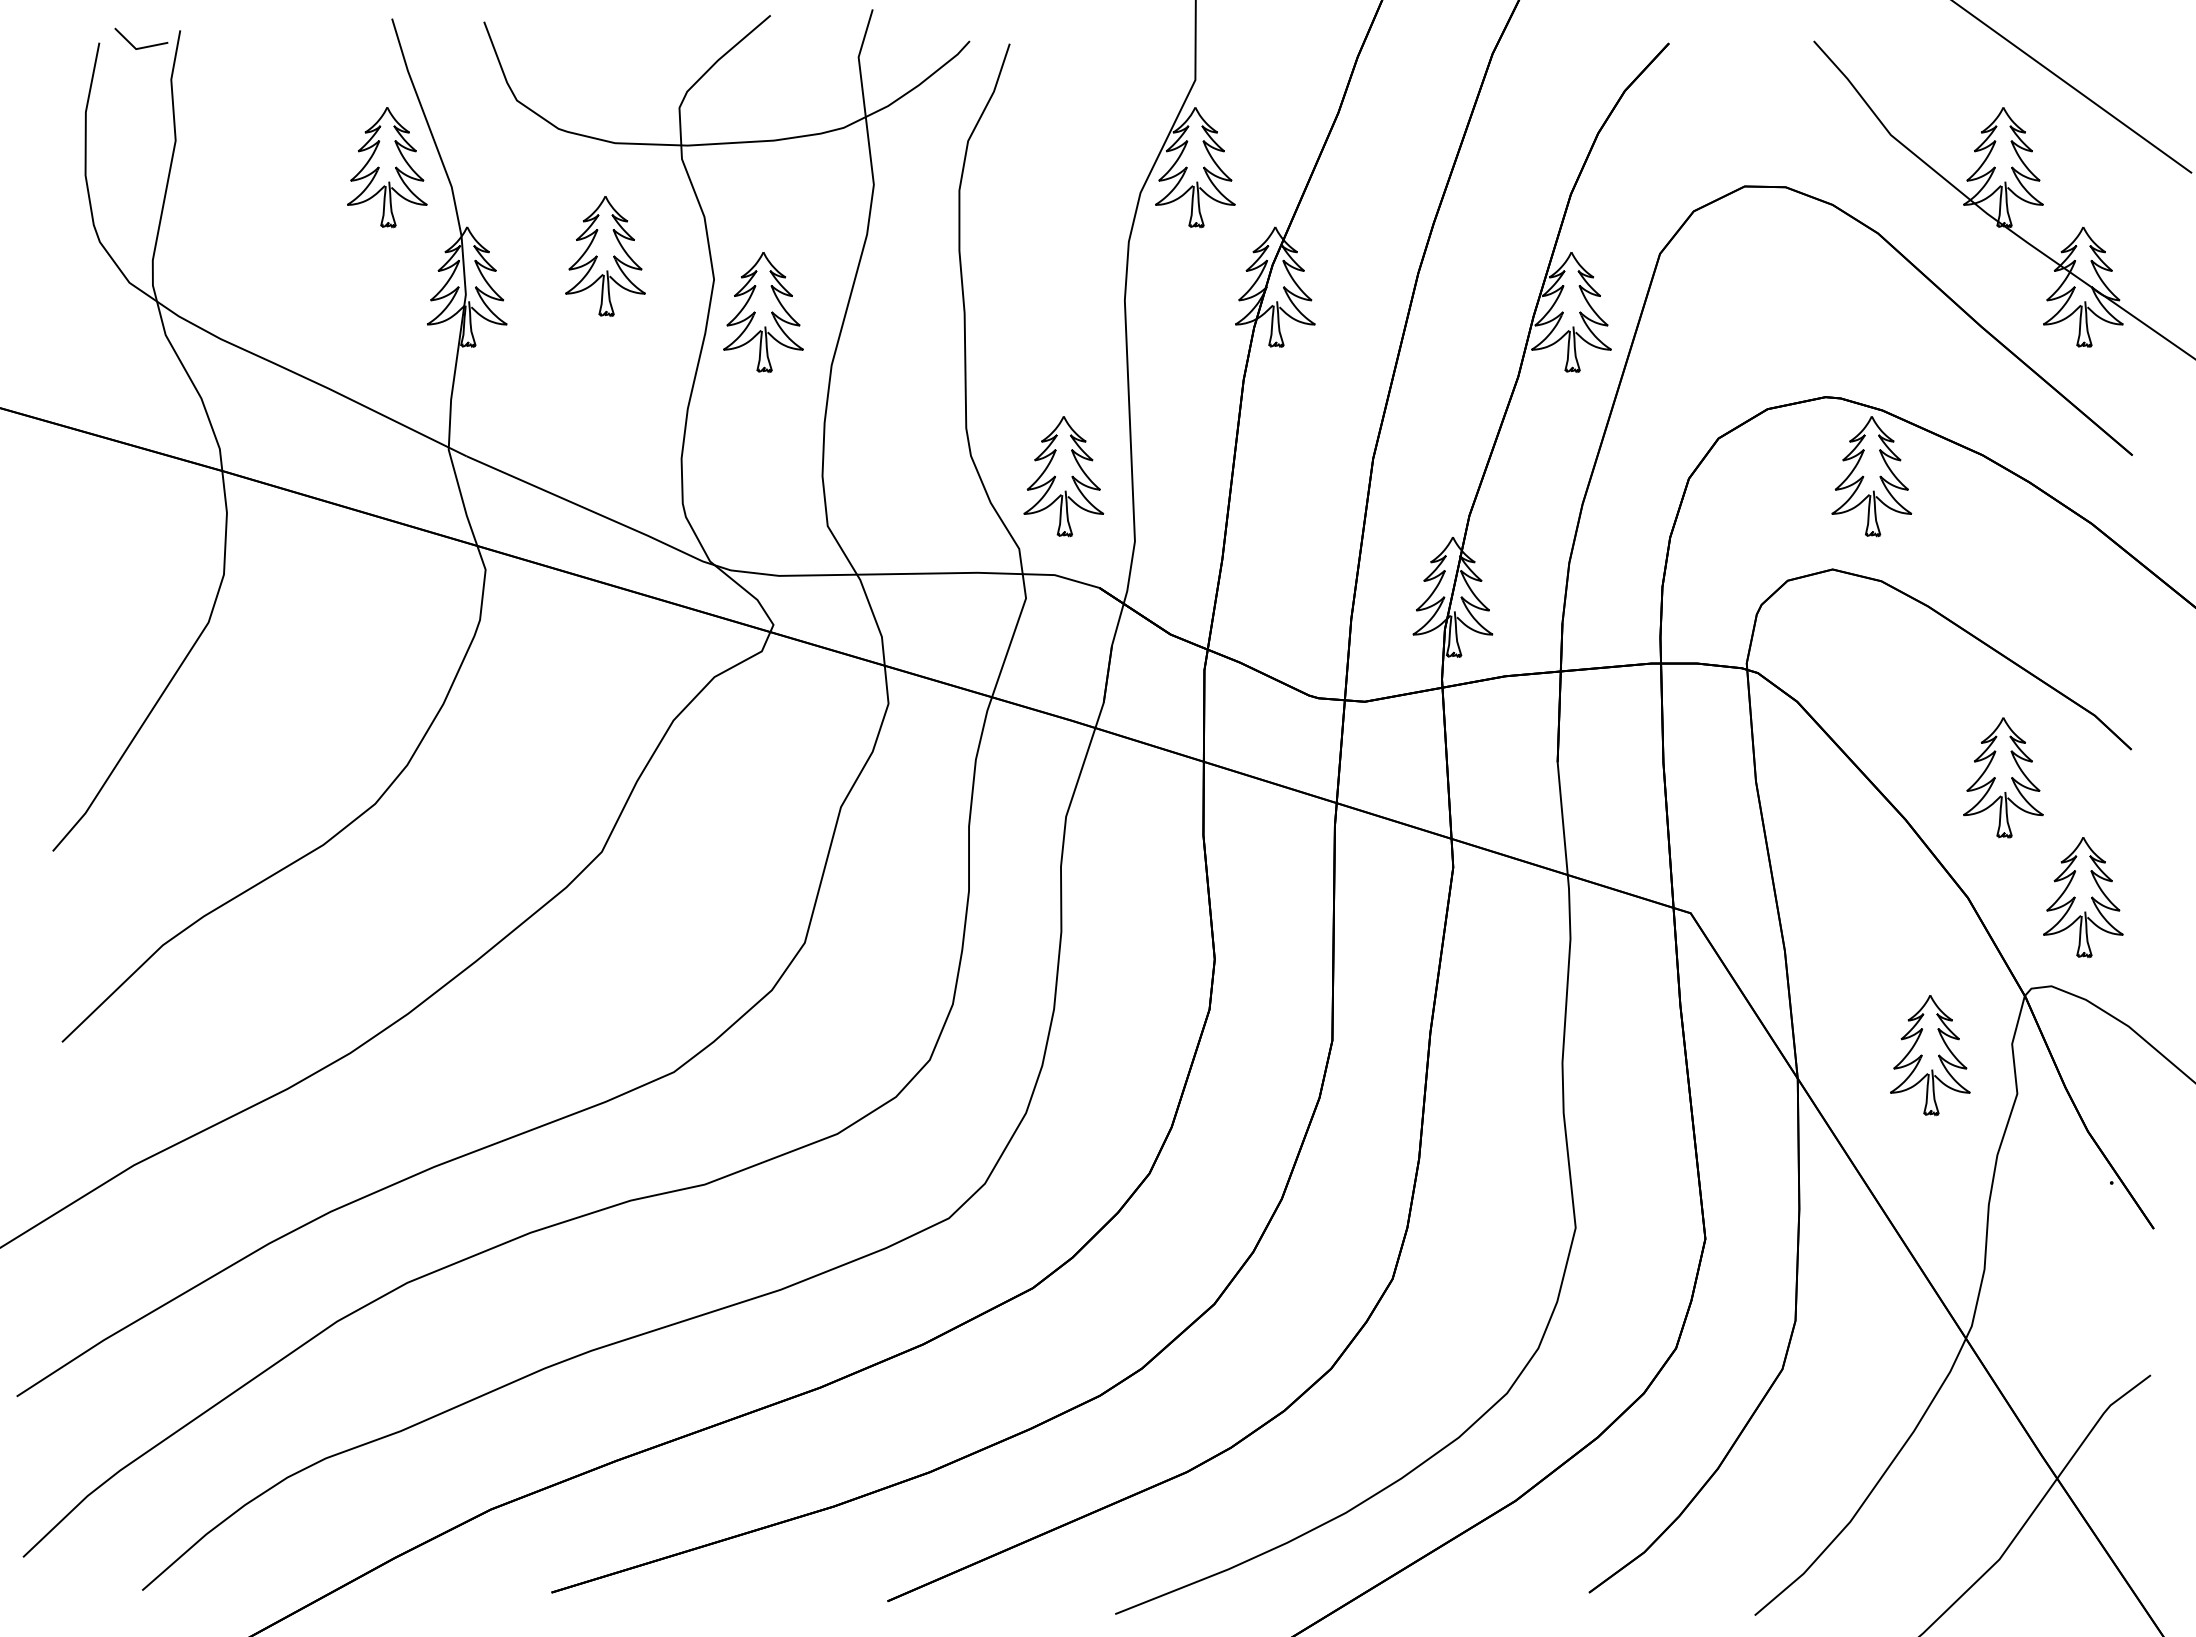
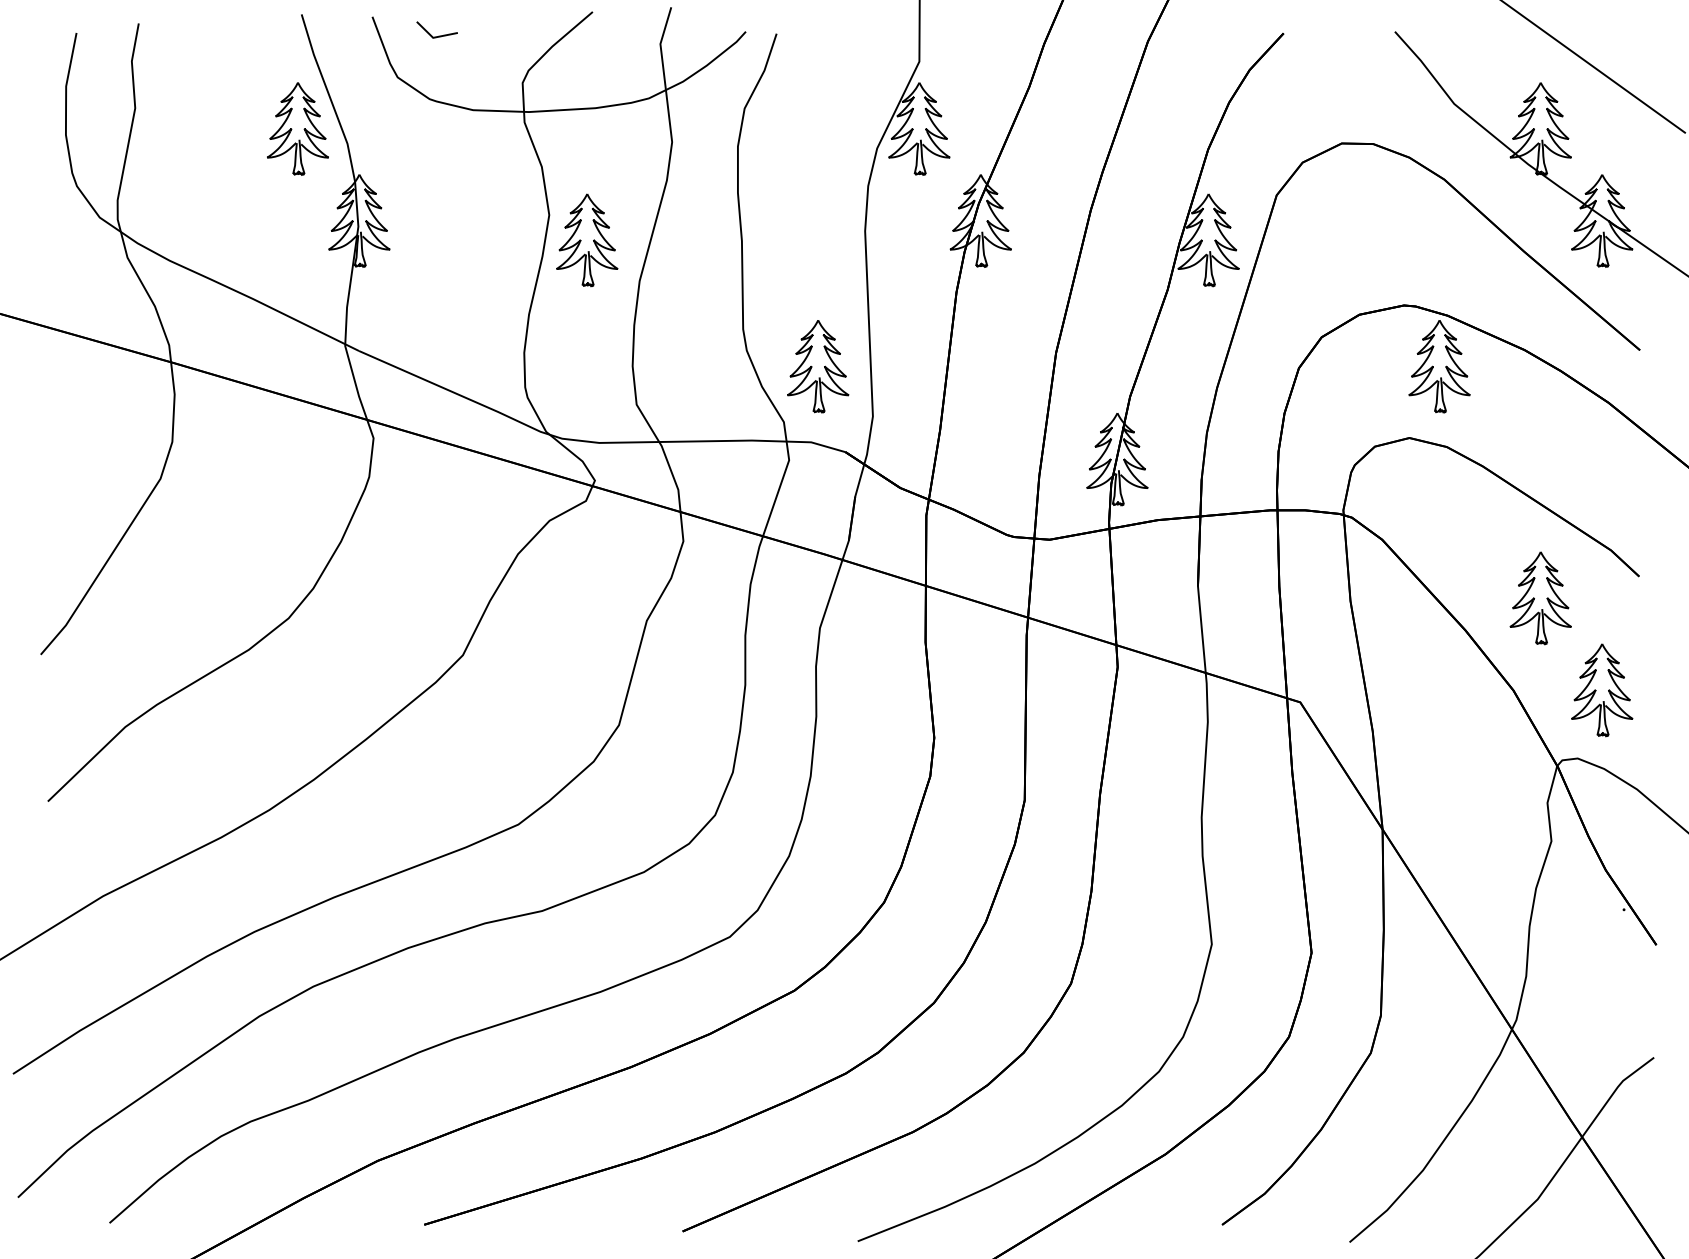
line: (143, 46) -> (438, 35), moved
part: (605, 256) -> (465, 197), removed
part: (1930, 1055) -> (1484, 811), removed

